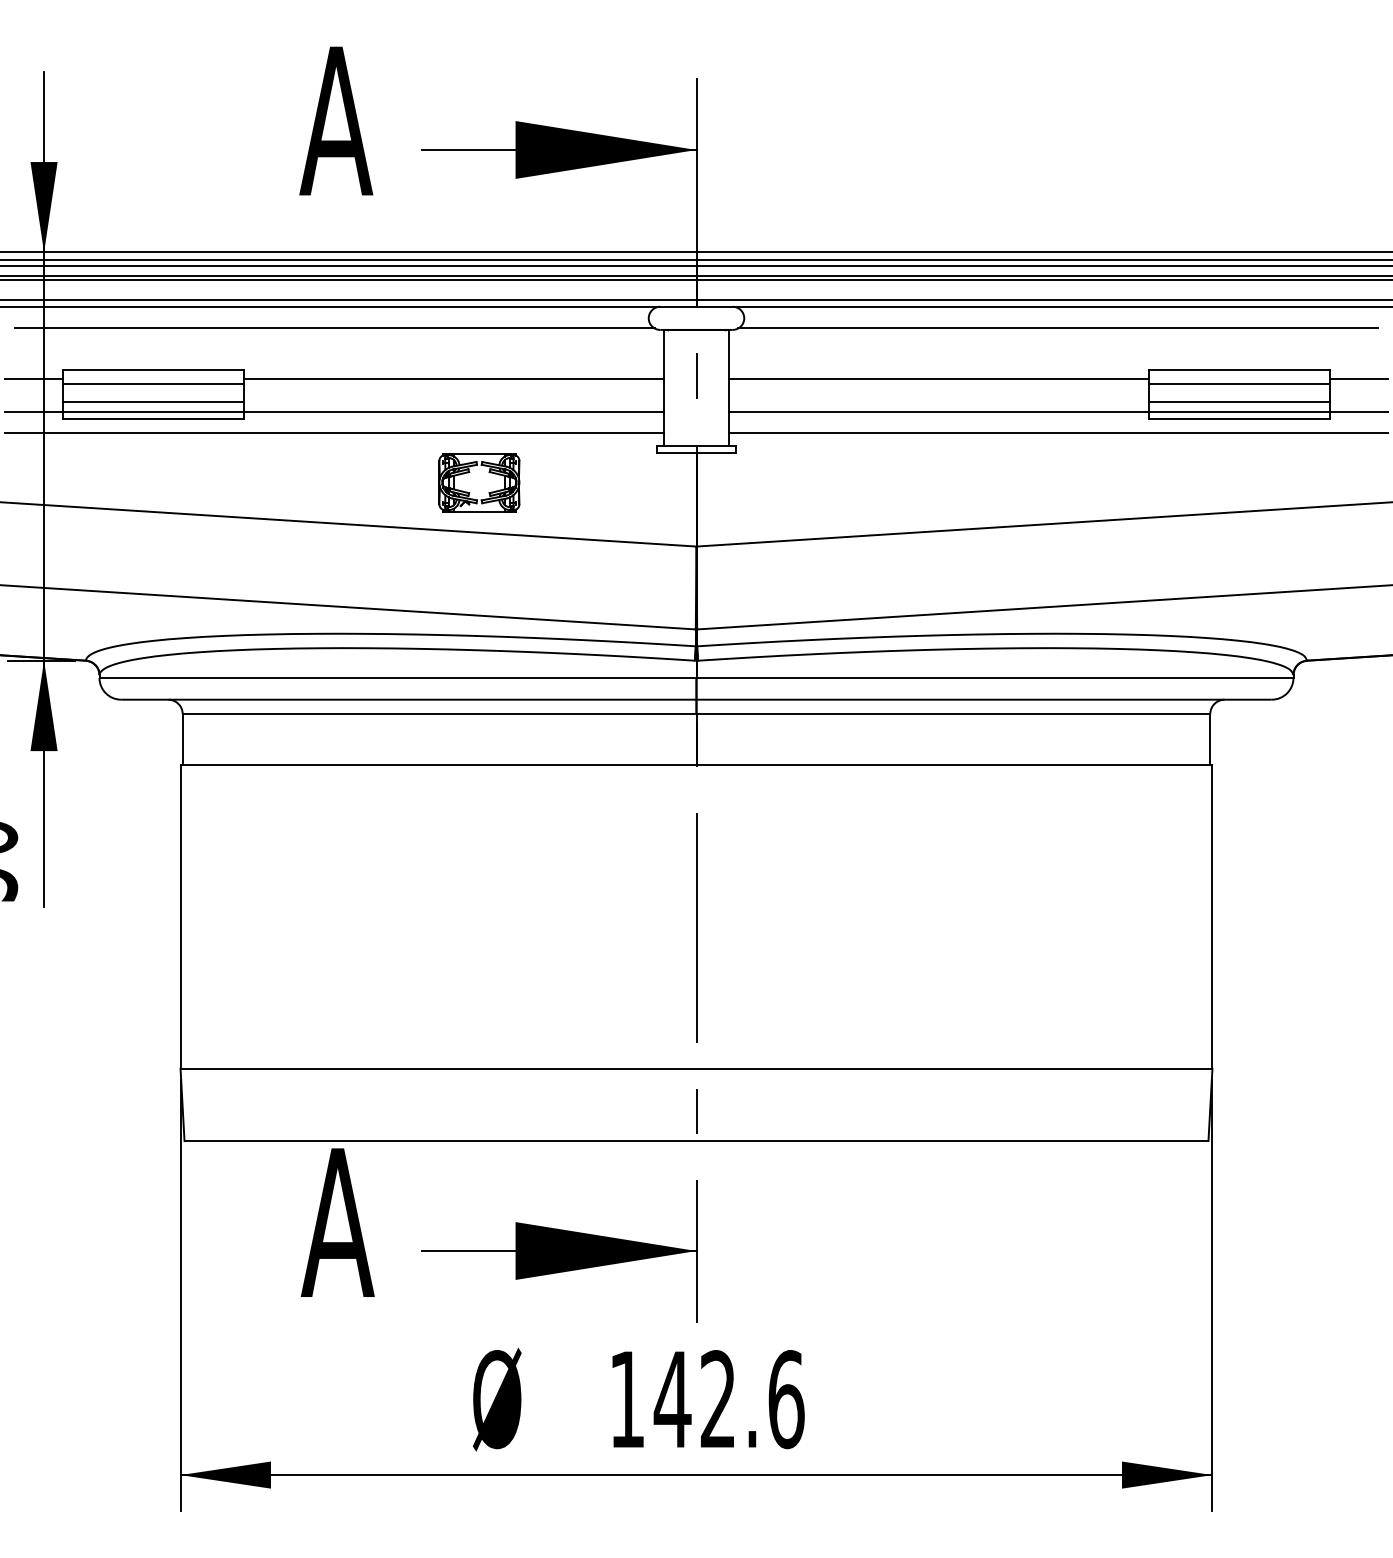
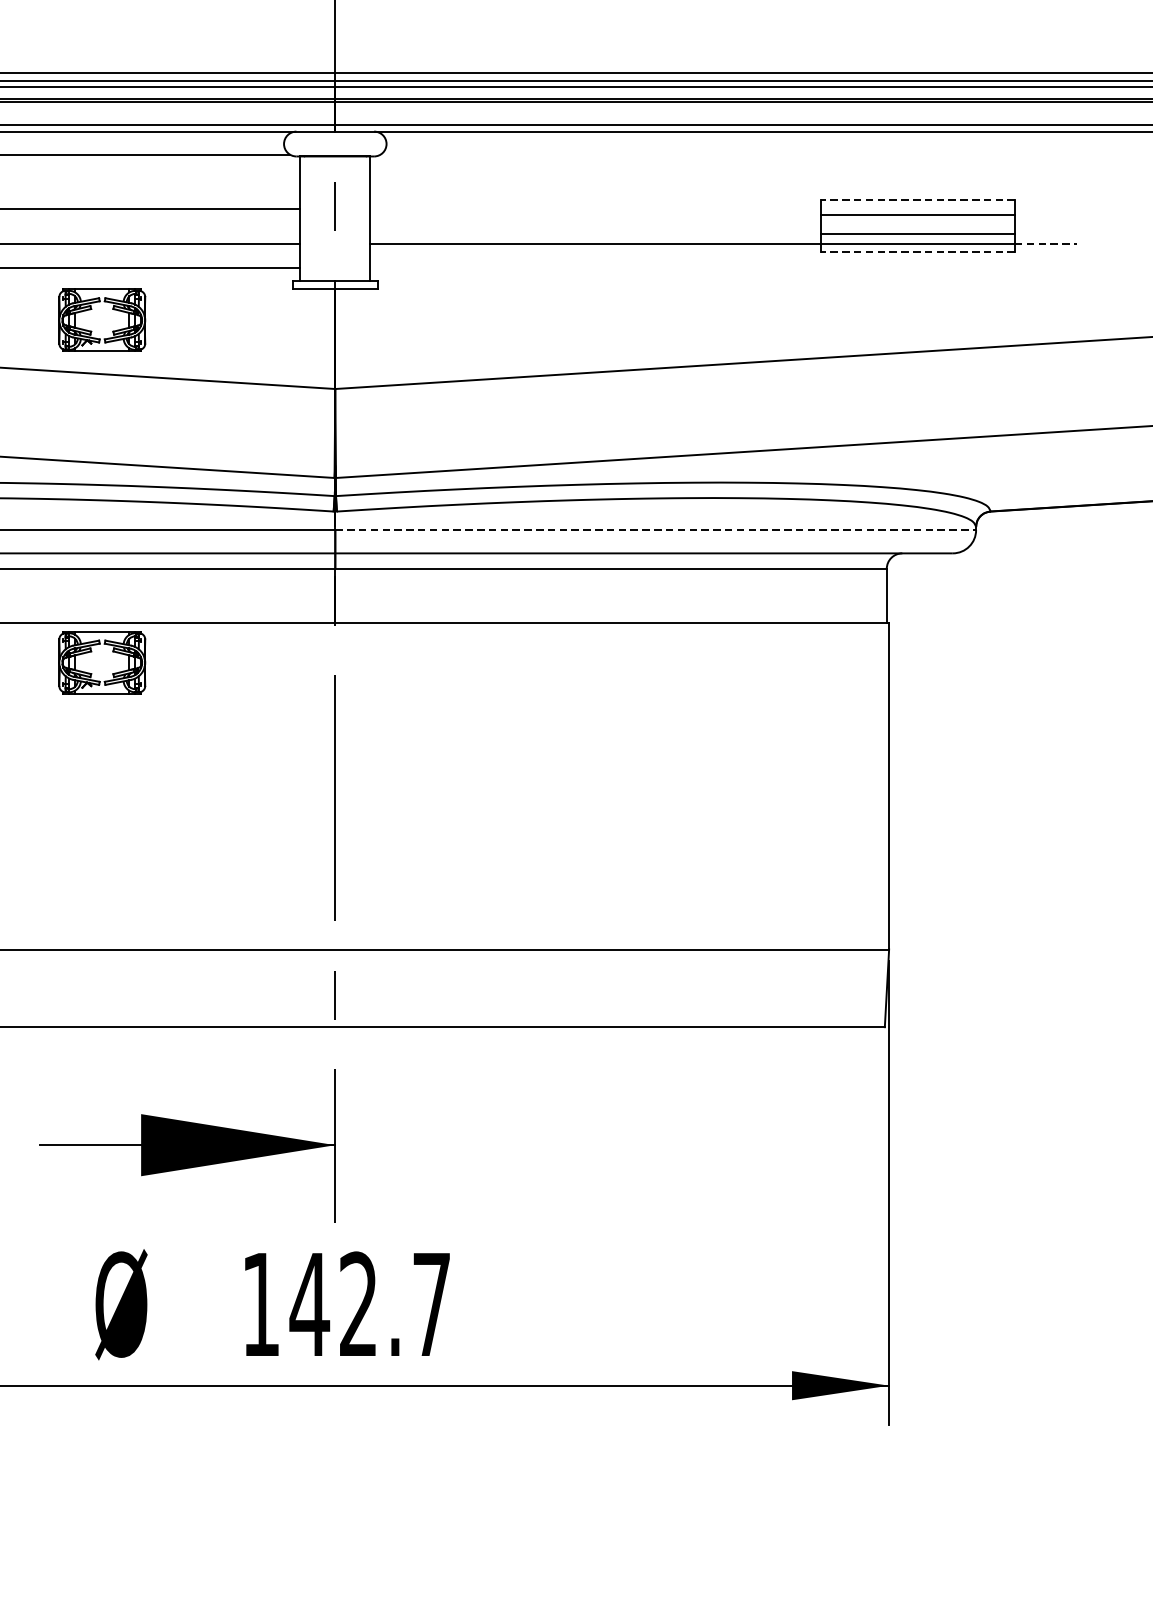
line: (1058, 328) -> (723, 154), removed
line: (1238, 370) -> (917, 200), solid -> dashed
line: (938, 379) -> (595, 209), removed
line: (1358, 379) -> (1045, 209), removed
line: (1358, 411) -> (1045, 244), solid -> dashed
line: (1238, 418) -> (917, 251), solid -> dashed
line: (1058, 433) -> (723, 267), removed
line: (995, 677) -> (656, 529), solid -> dashed
part: (479, 801) -> (102, 662), added
text: (786, 1399) -> (431, 1304), 142.6 -> 142.7

